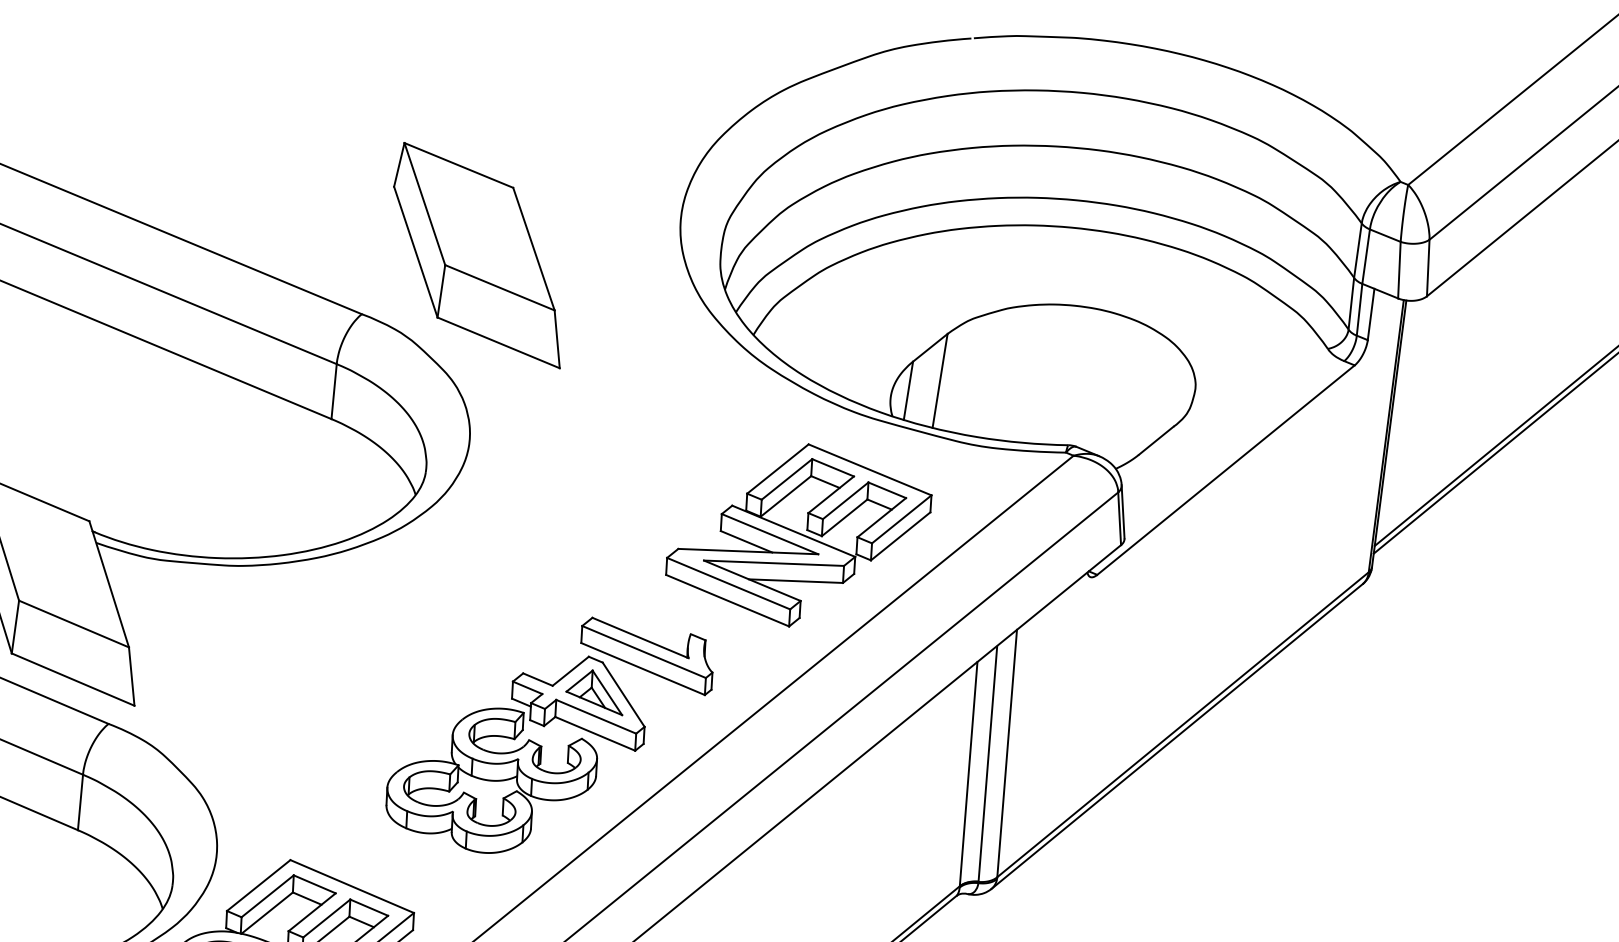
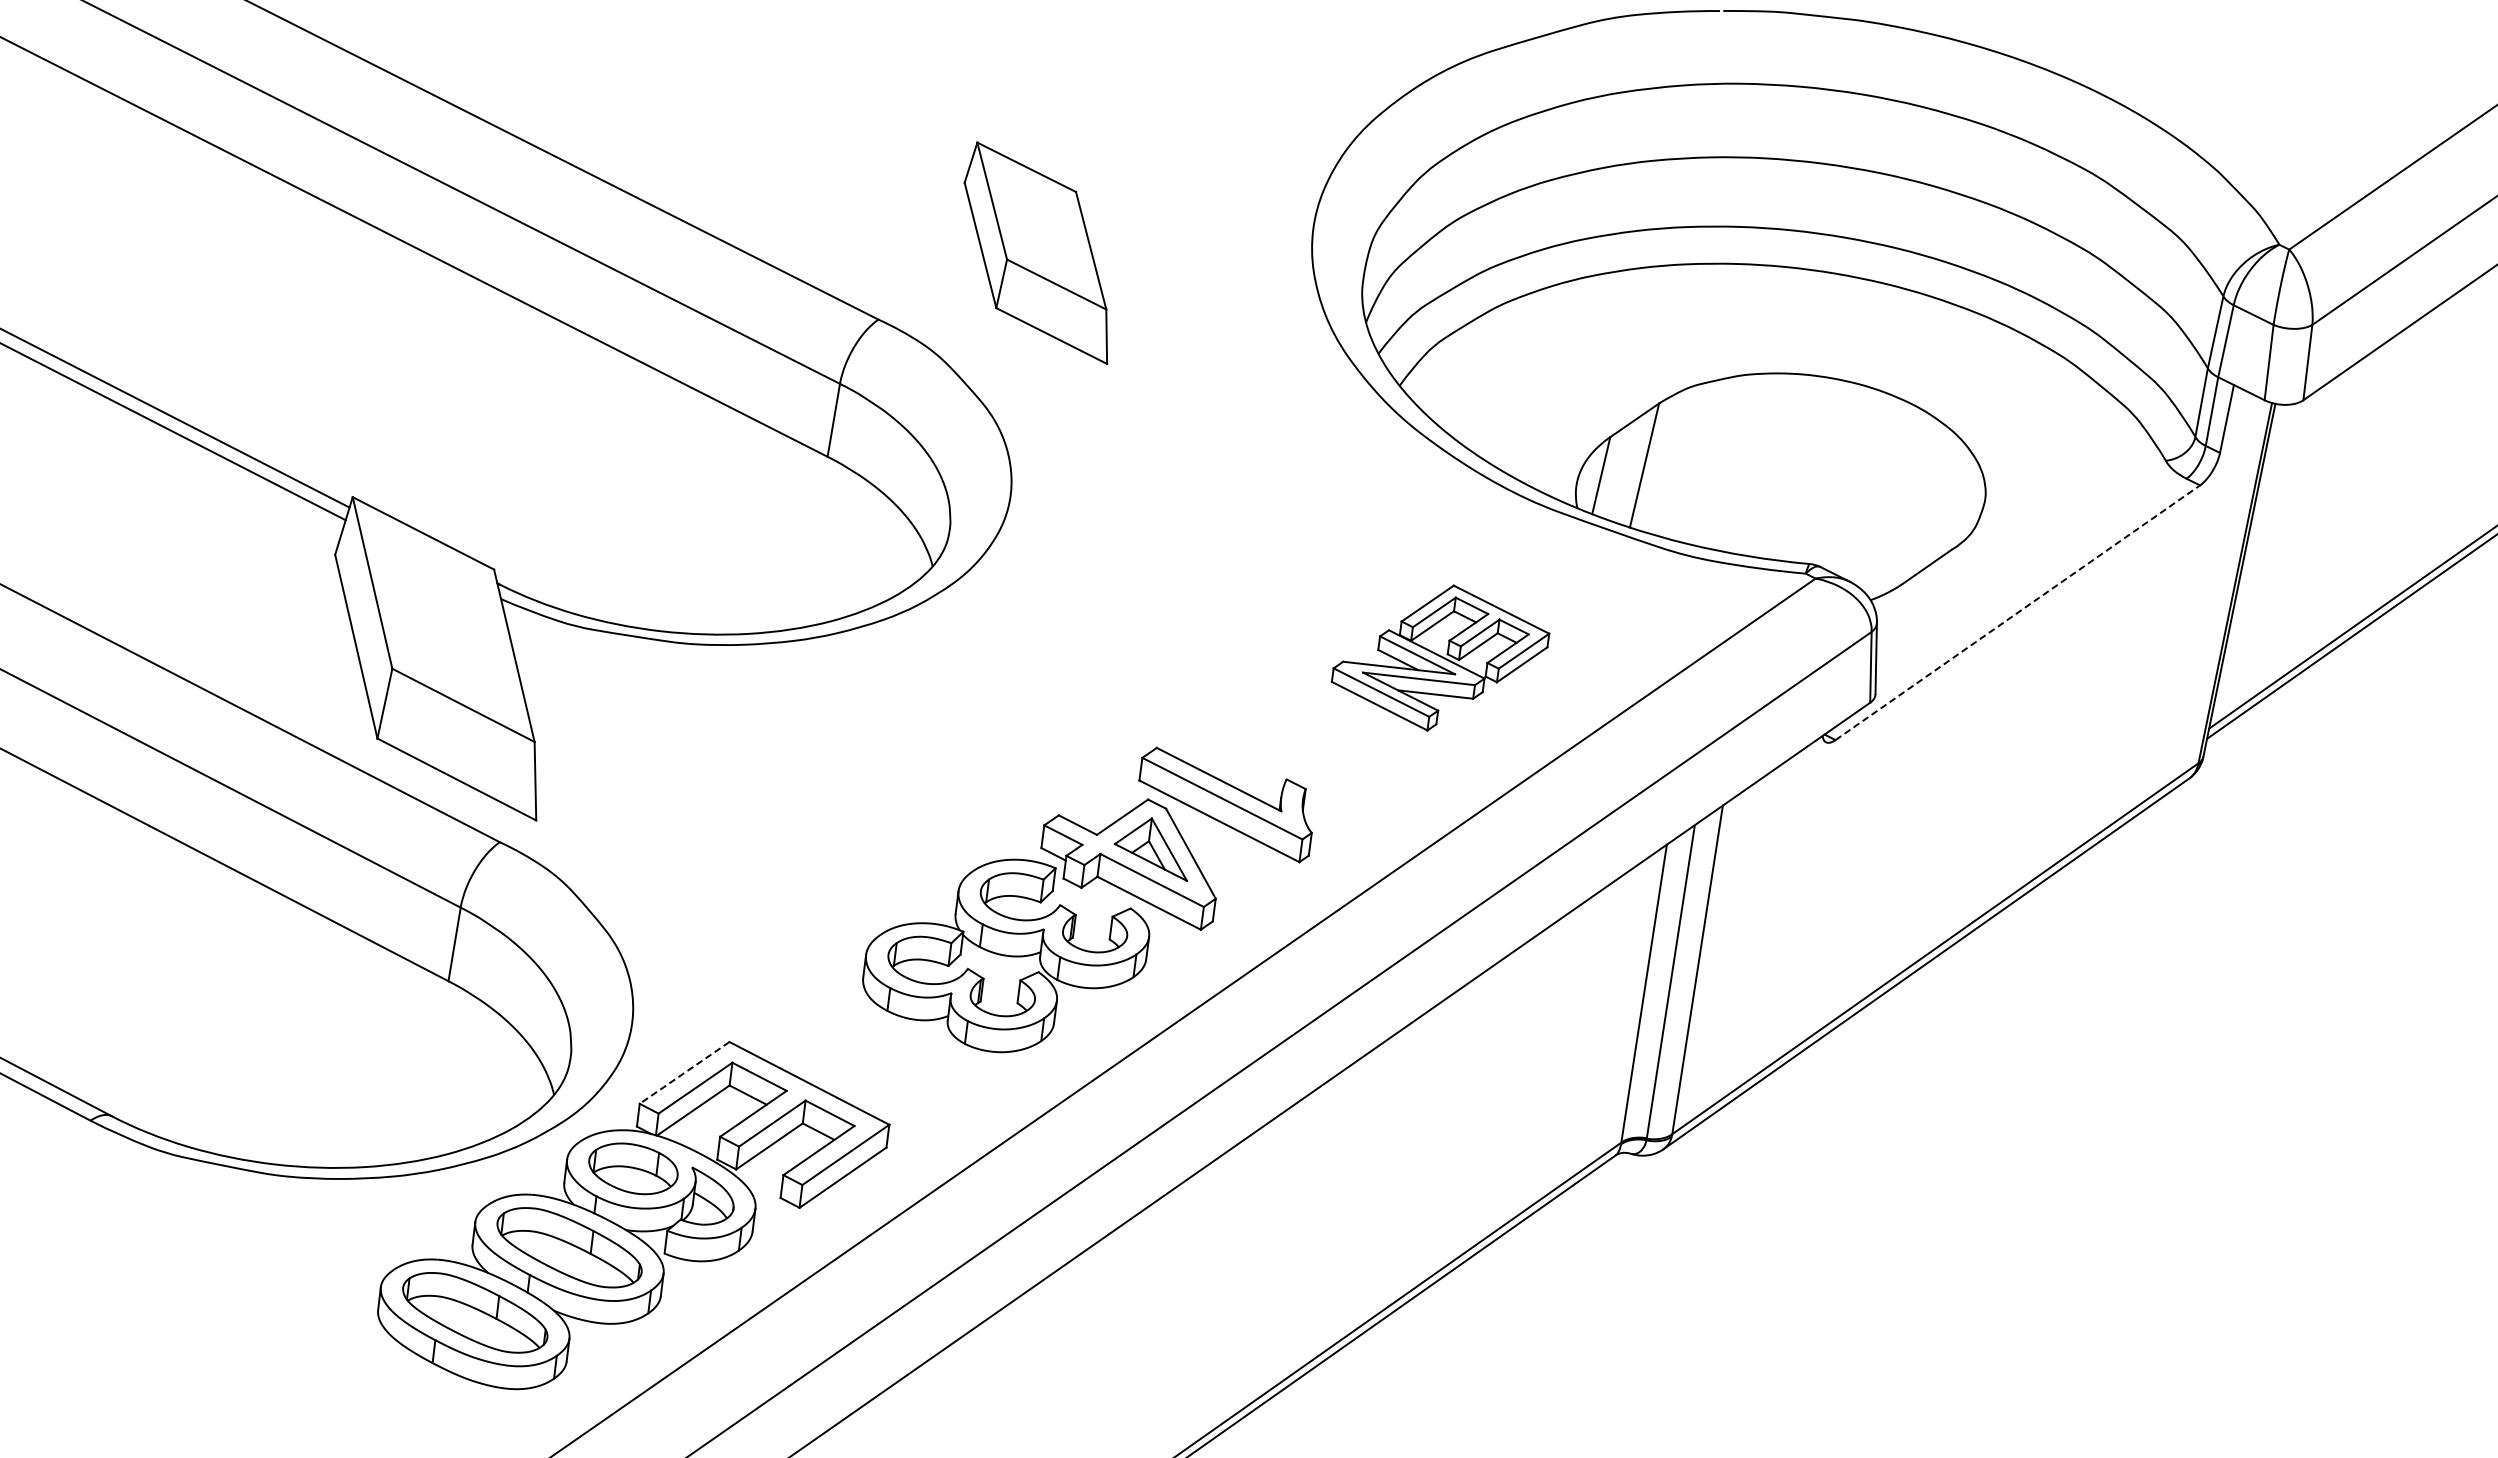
part: (475, 256) -> (1035, 253), size x0.7
line: (1226, 469) -> (2018, 612), solid -> dashed
part: (798, 535) -> (1440, 657), size x0.6
line: (258, 885) -> (684, 1073), solid -> dashed

